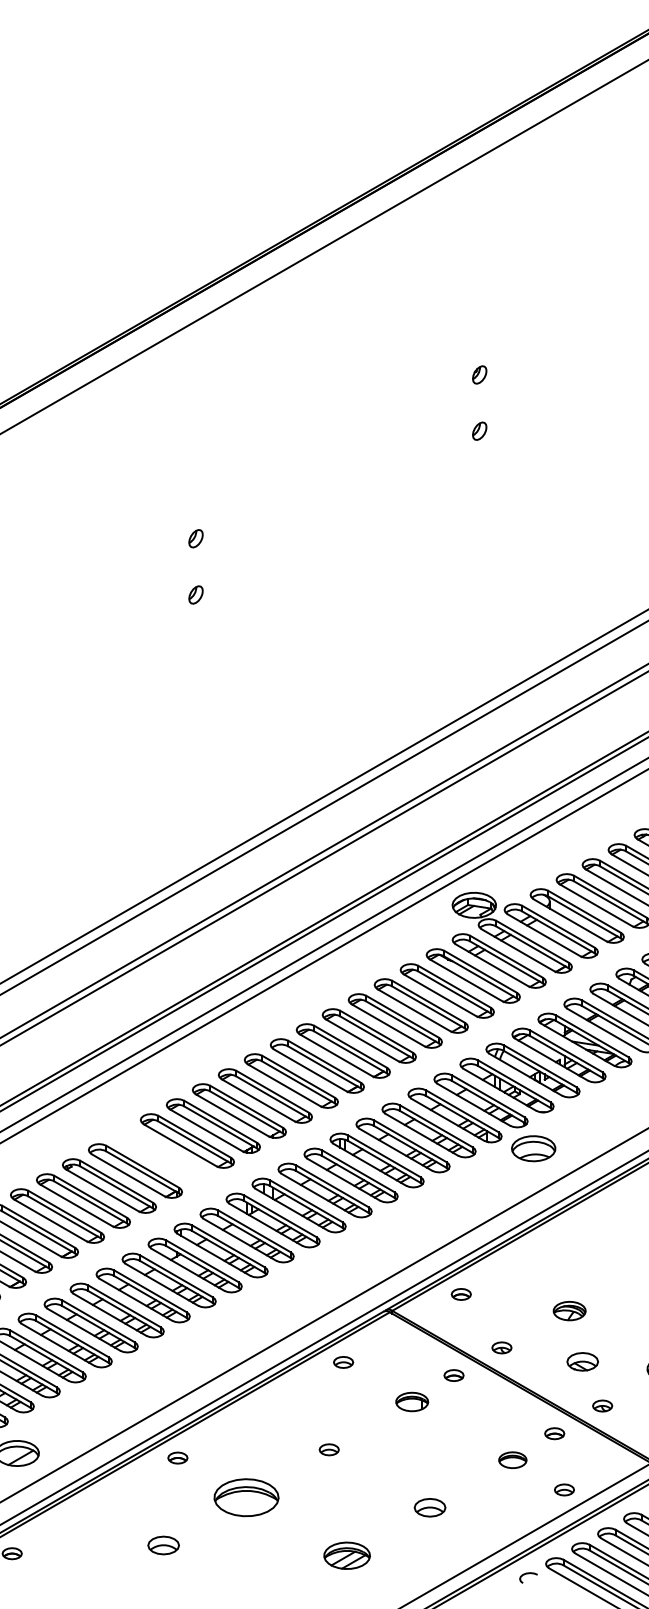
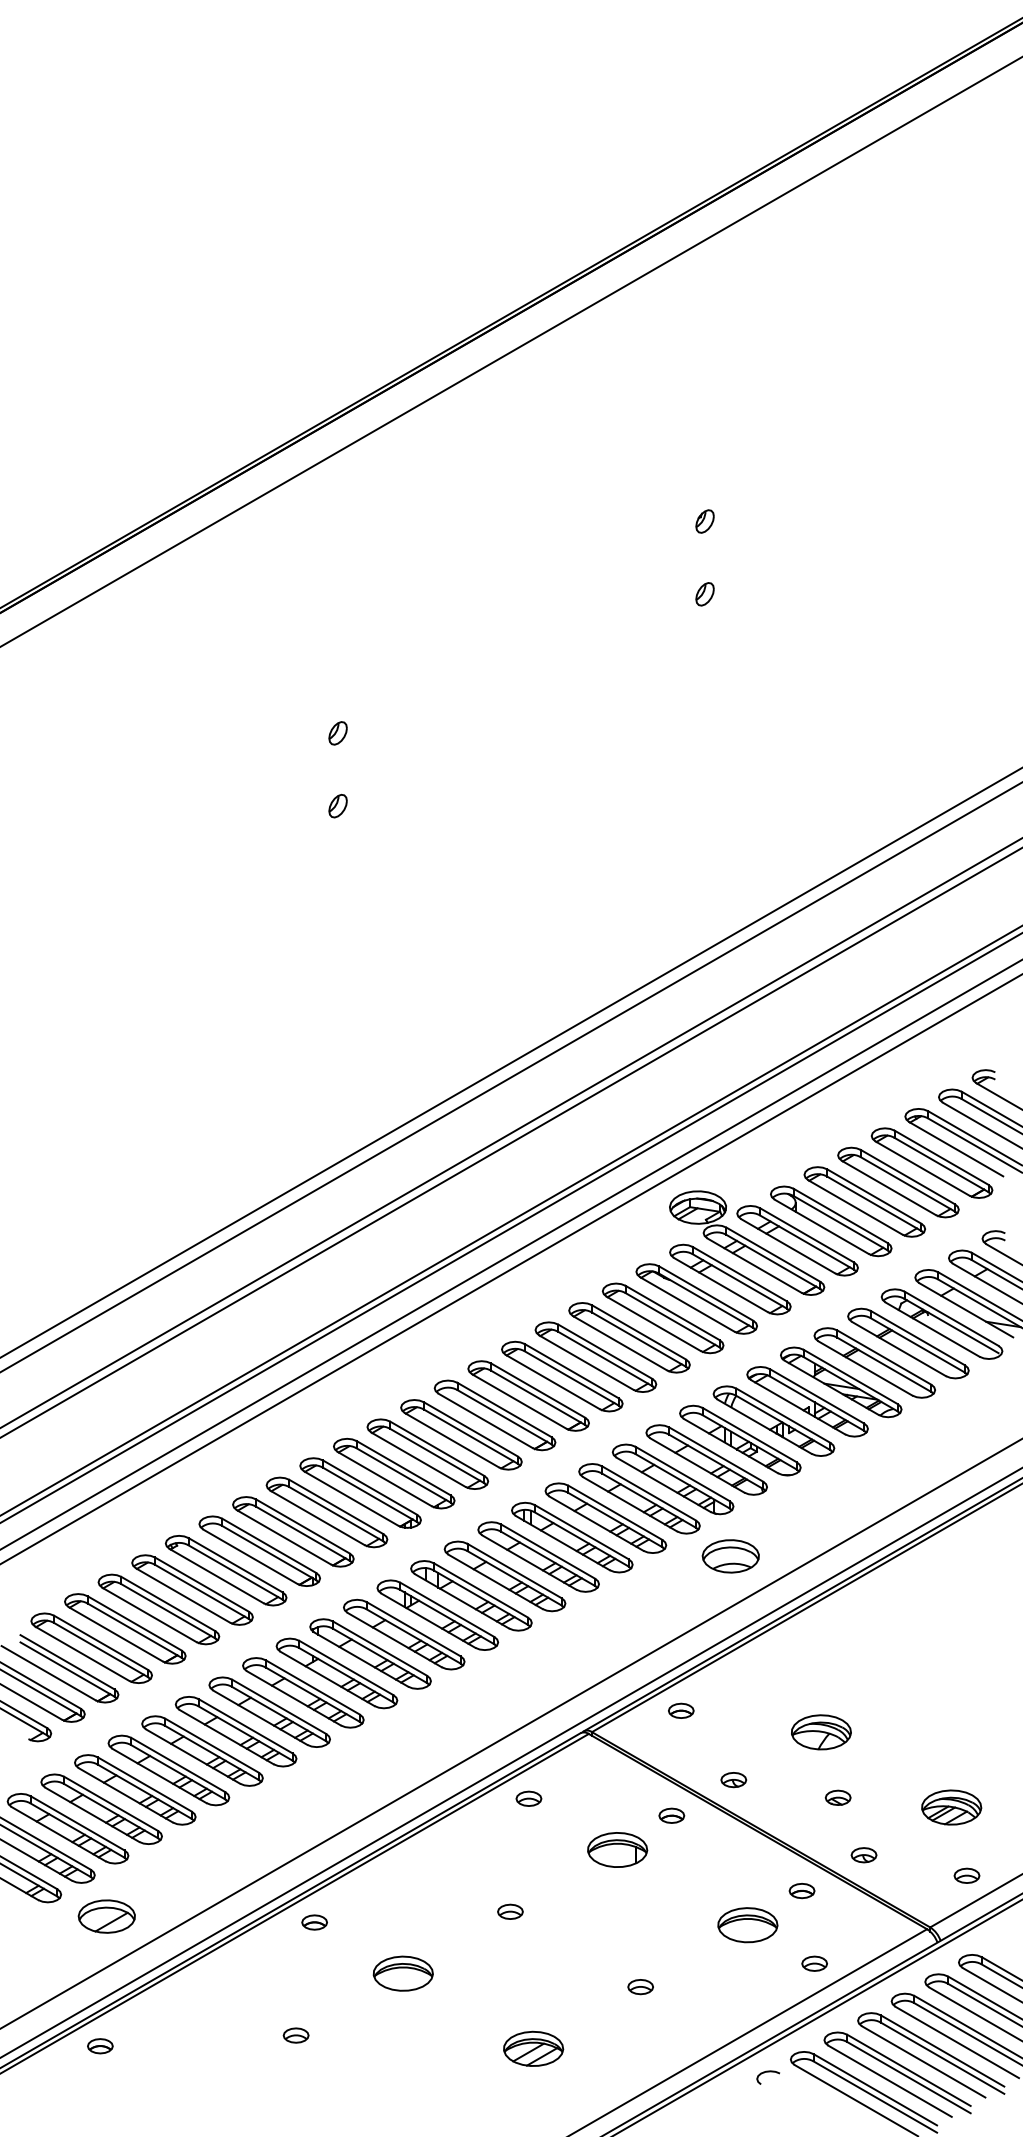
part: (533, 1148) -> (730, 1556), moved
part: (161, 1155) -> (293, 1531), added
part: (569, 1311) -> (821, 1732), size x1.43
part: (582, 1361) -> (837, 1797), size x0.62
part: (412, 1401) -> (617, 1849), size x1.43
part: (512, 1460) -> (747, 1925), size x1.67
part: (245, 1497) -> (402, 1973), size x0.71
part: (429, 1508) -> (640, 1987), size x0.62
part: (163, 1545) -> (295, 2035), size x0.62

